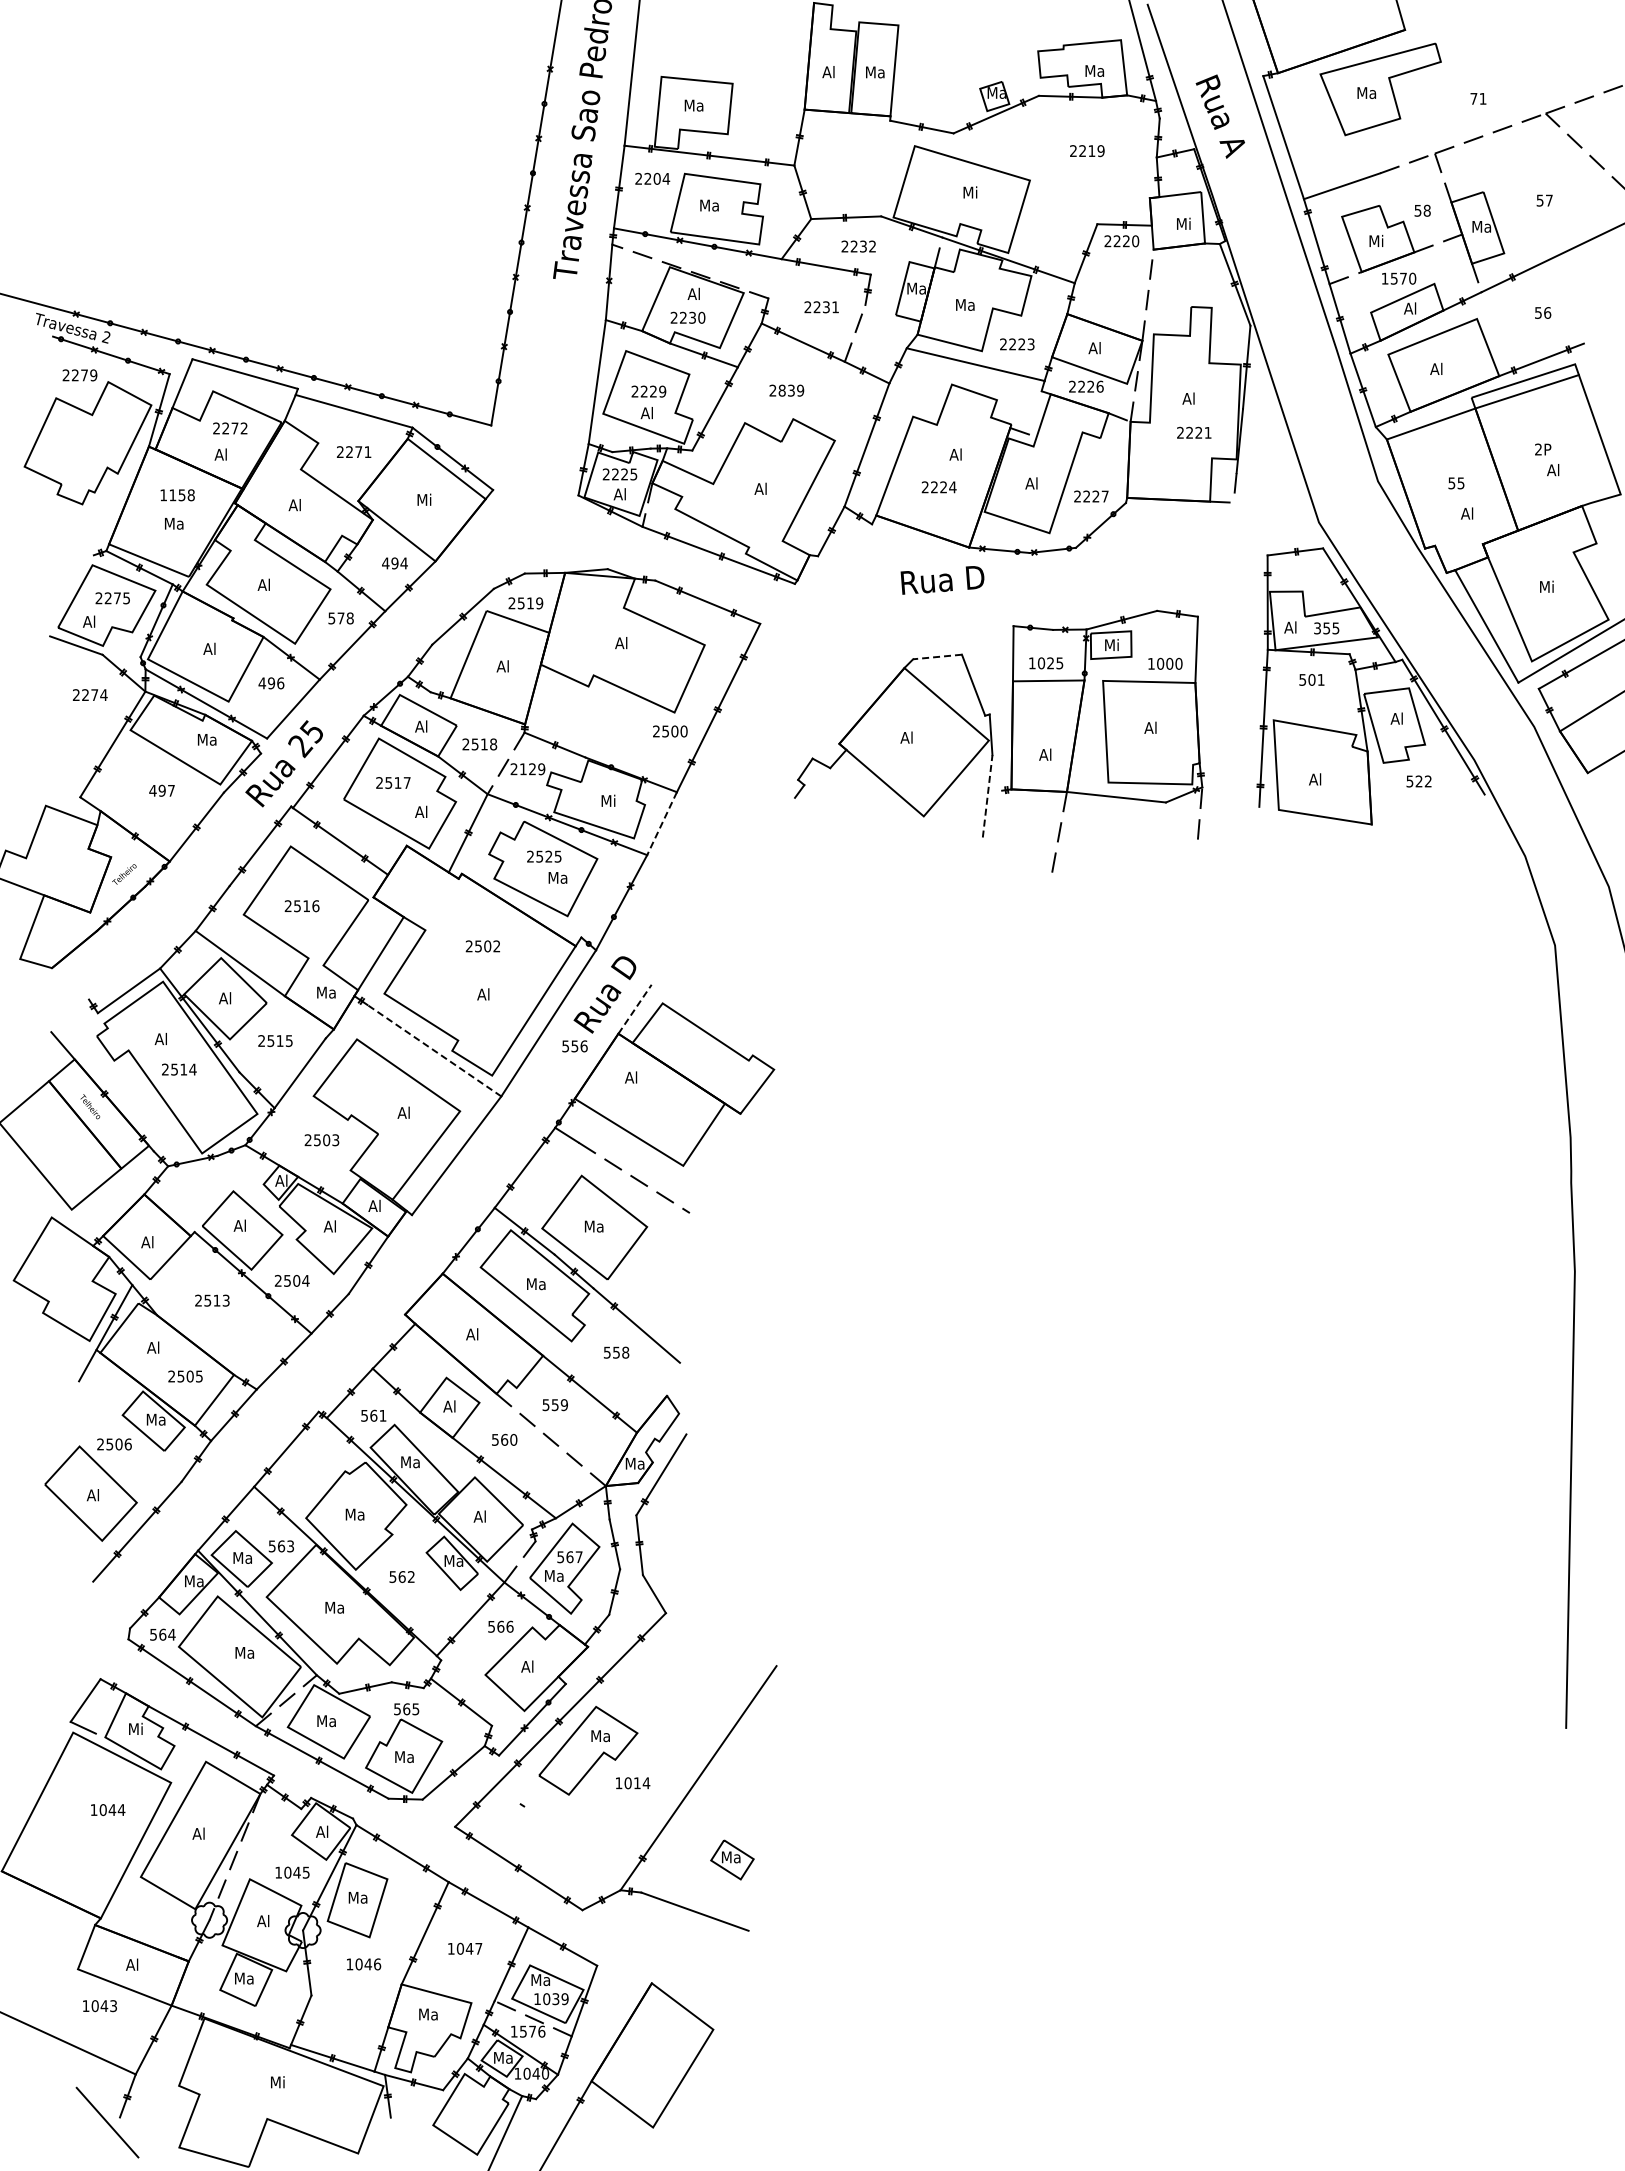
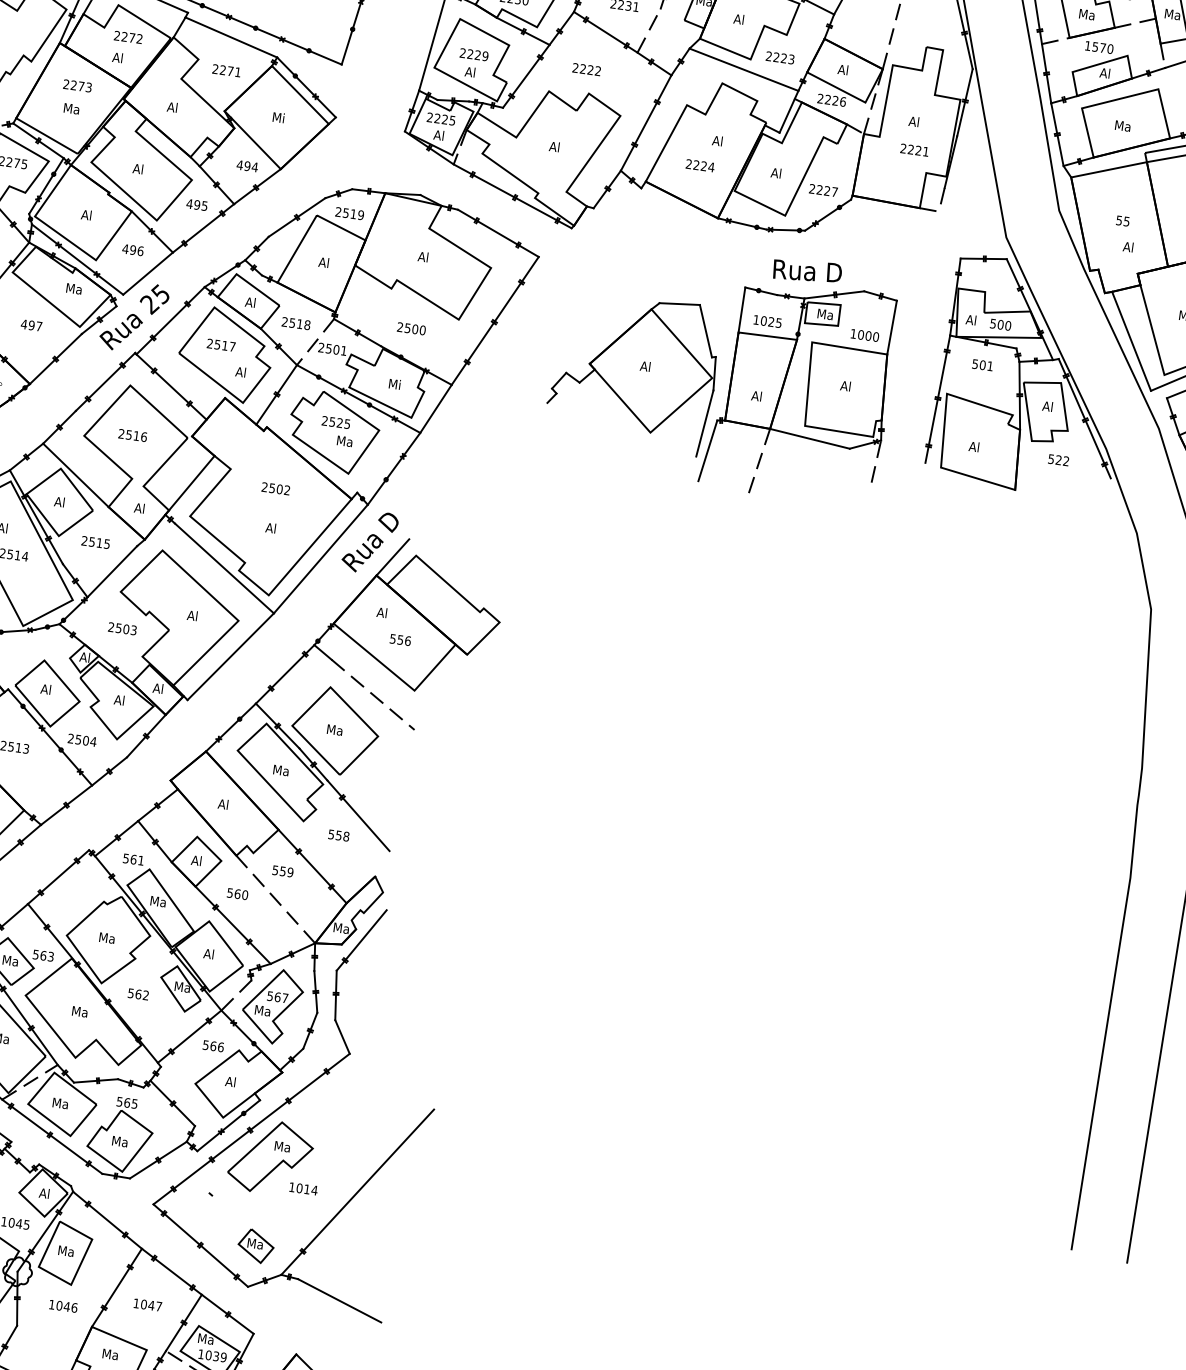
text: (1384, 240) -> (1091, 14), Mi -> Ma
text: (964, 304) -> (741, 19), Ma -> Al
text: (1439, 368) -> (1122, 125), Al -> Ma
text: (791, 390) -> (590, 70), 2839 -> 2222
line: (1034, 412) -> (786, 115), added
text: (177, 495) -> (77, 86), 1158 -> 2273
text: (942, 580) -> (807, 271), moved
text: (340, 618) -> (196, 205), 578 -> 495
text: (1326, 628) -> (1000, 324), 355 -> 500
text: (1120, 645) -> (830, 315), Mi -> Ma
line: (937, 657) -> (679, 304), dashed -> solid
text: (670, 731) -> (411, 328), moved
text: (532, 769) -> (336, 350), 2129 -> 2501
line: (987, 795) -> (704, 422), dashed -> solid
line: (662, 823) -> (436, 408), dashed -> solid
line: (995, 828) -> (707, 450), added
text: (325, 992) -> (142, 508), Ma -> Al
line: (635, 1009) -> (393, 557), dashed -> solid
text: (574, 1046) -> (400, 640), moved
line: (433, 1050) -> (223, 568), dashed -> solid
part: (732, 1859) -> (256, 1245), moved

